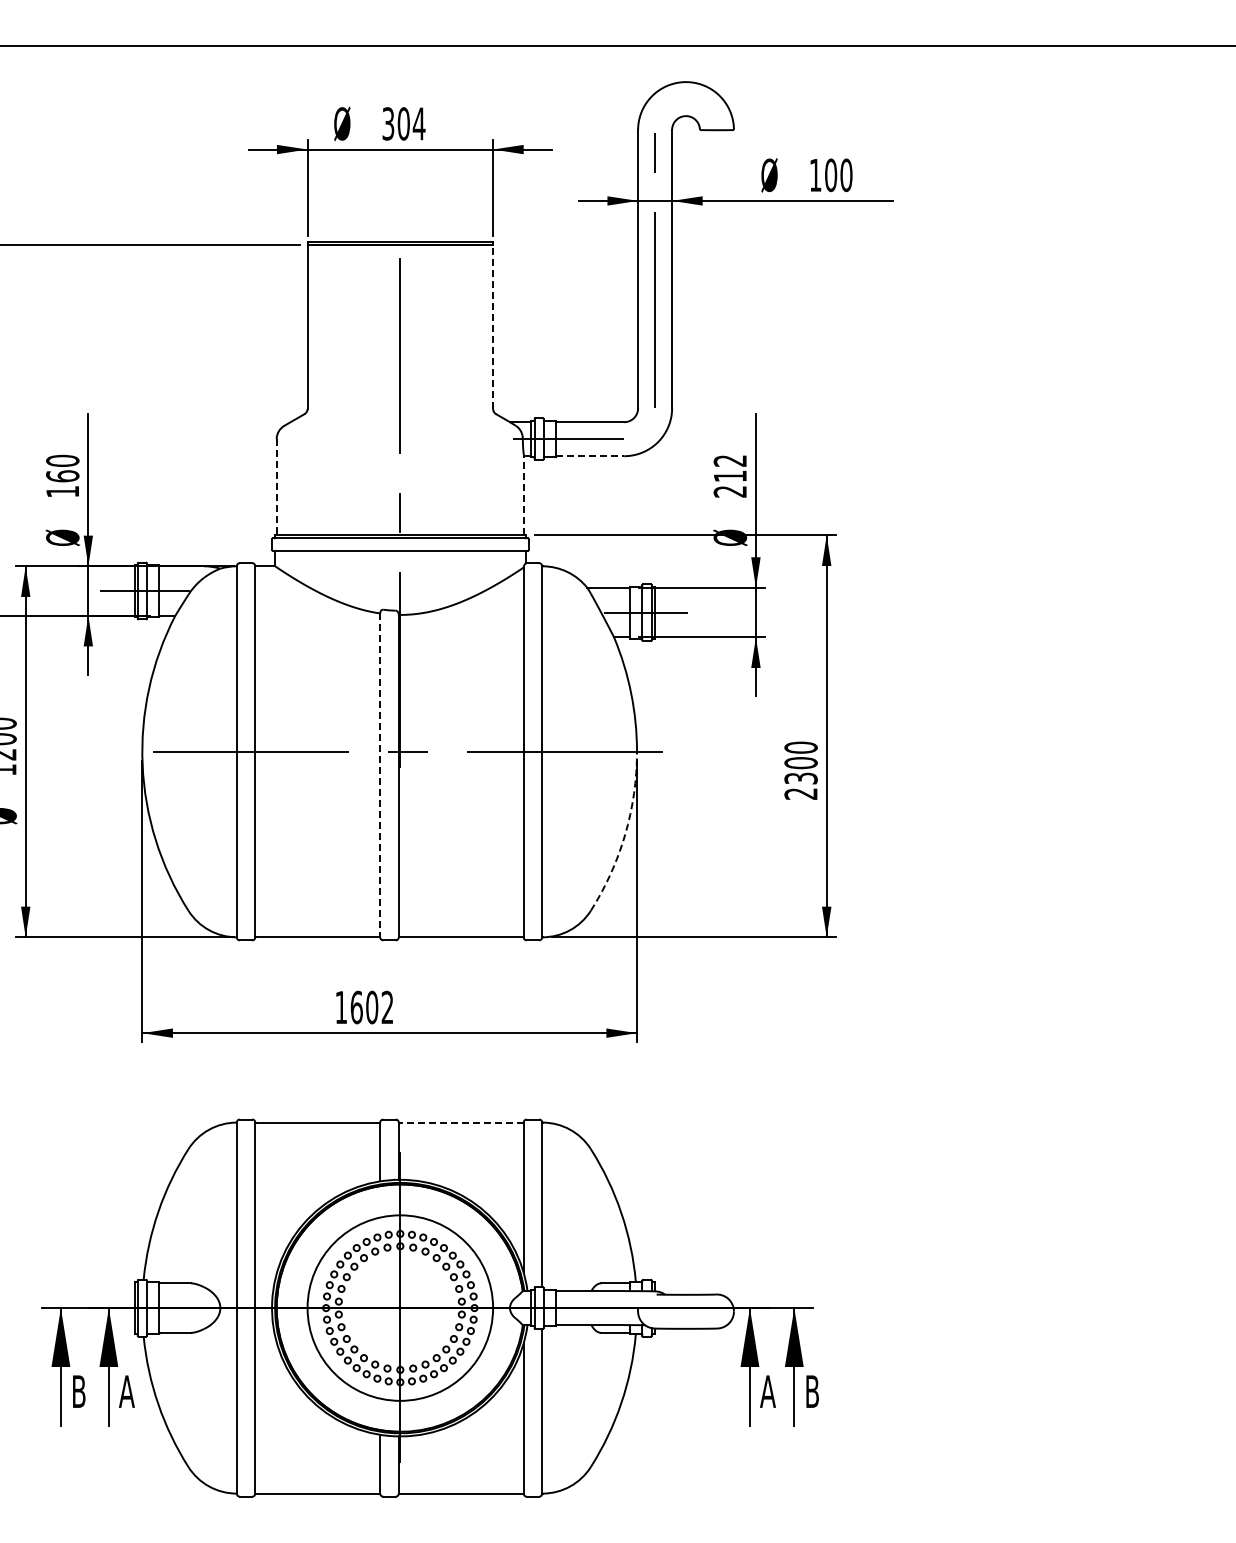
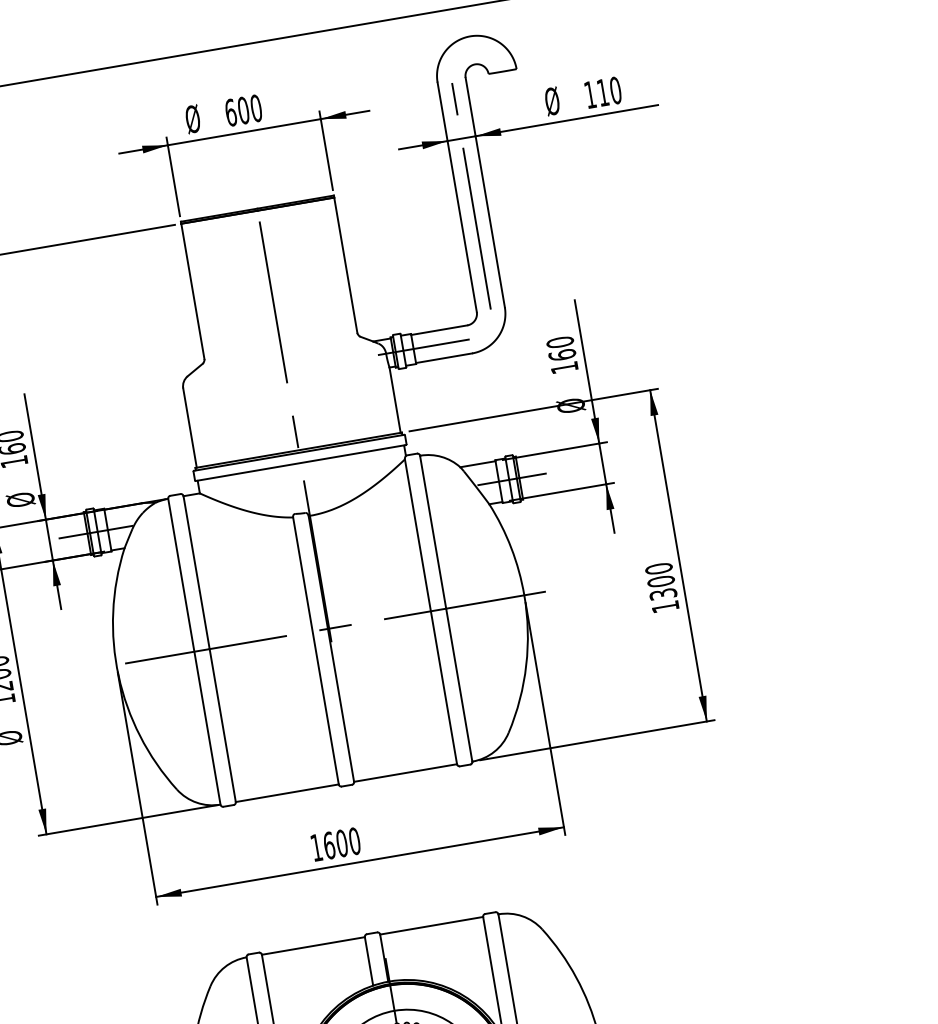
text: (403, 123) -> (243, 110), 304 -> 600
text: (831, 175) -> (603, 92), 100 -> 110
line: (493, 326) -> (346, 264), dashed -> solid
line: (590, 456) -> (444, 358), dashed -> solid
text: (730, 475) -> (562, 354), 212 -> 160
line: (276, 487) -> (189, 428), dashed -> solid
line: (524, 495) -> (395, 399), dashed -> solid
line: (380, 775) -> (316, 651), dashed -> solid
text: (800, 793) -> (664, 606), 2300 -> 1300
arc: (625, 834) -> (526, 665), dashed -> solid
text: (387, 1007) -> (354, 841), 1602 -> 1600
line: (460, 1122) -> (431, 925), dashed -> solid

